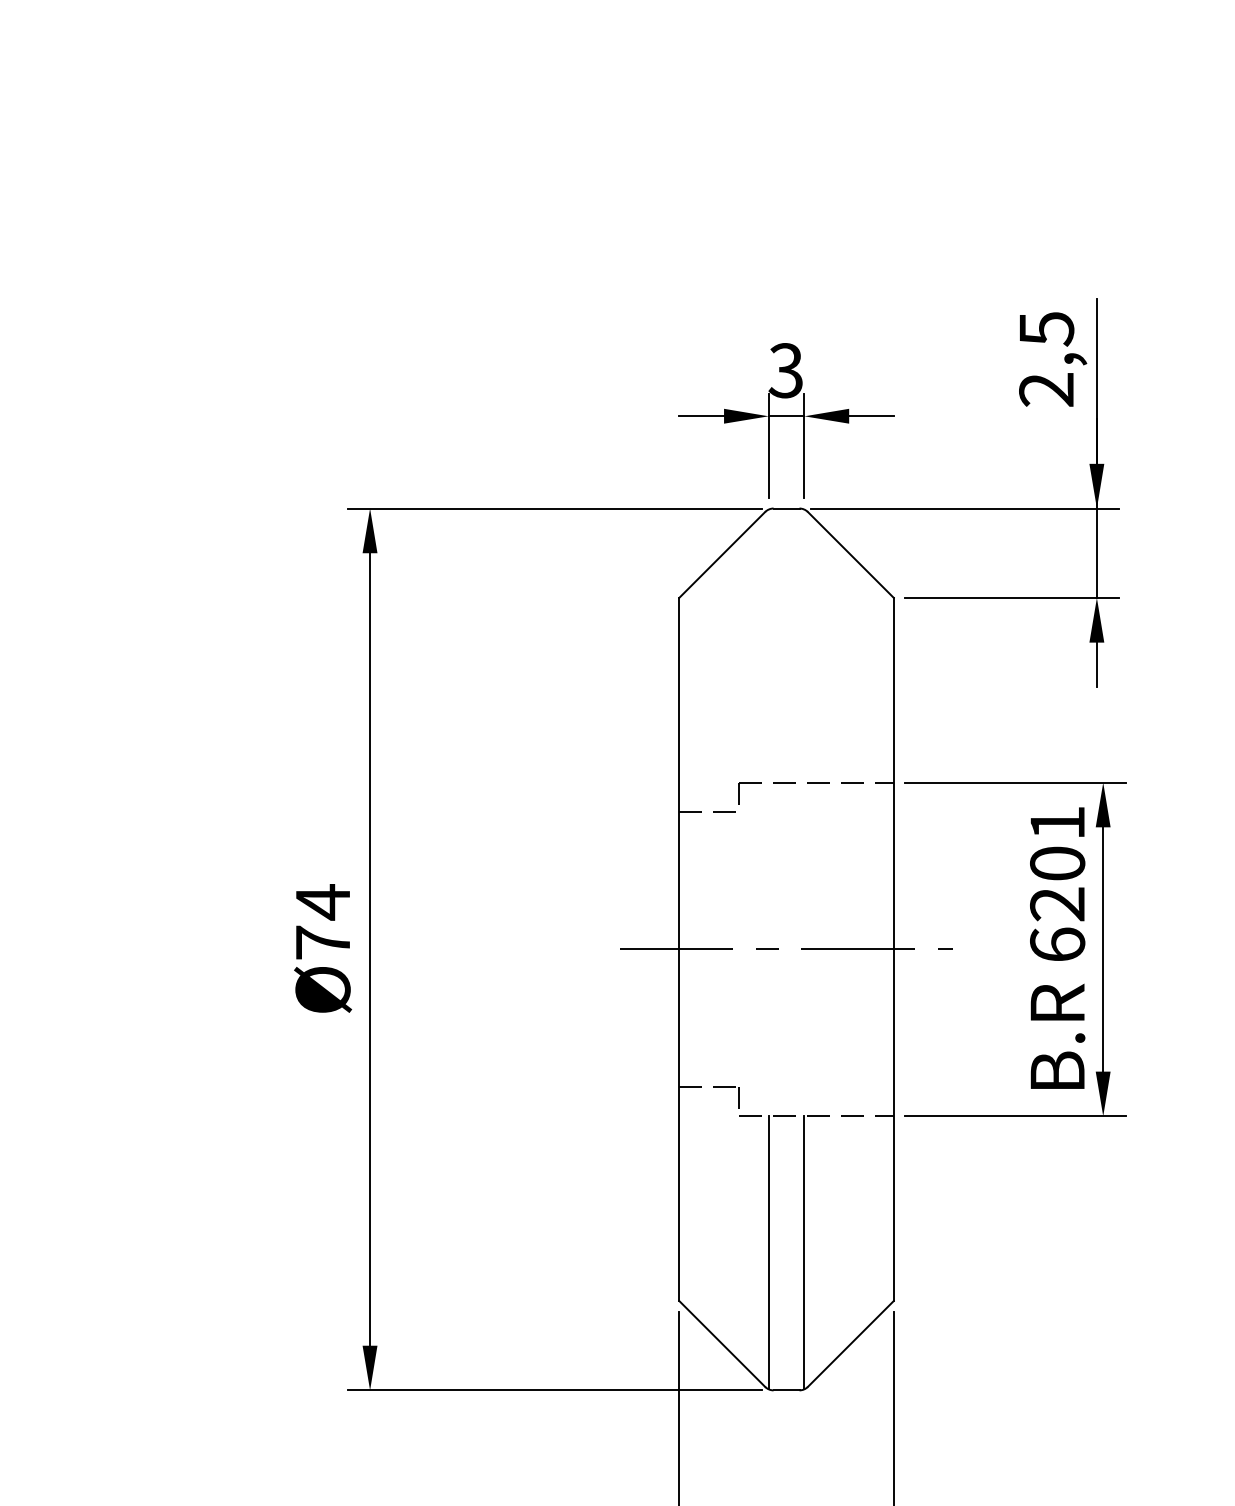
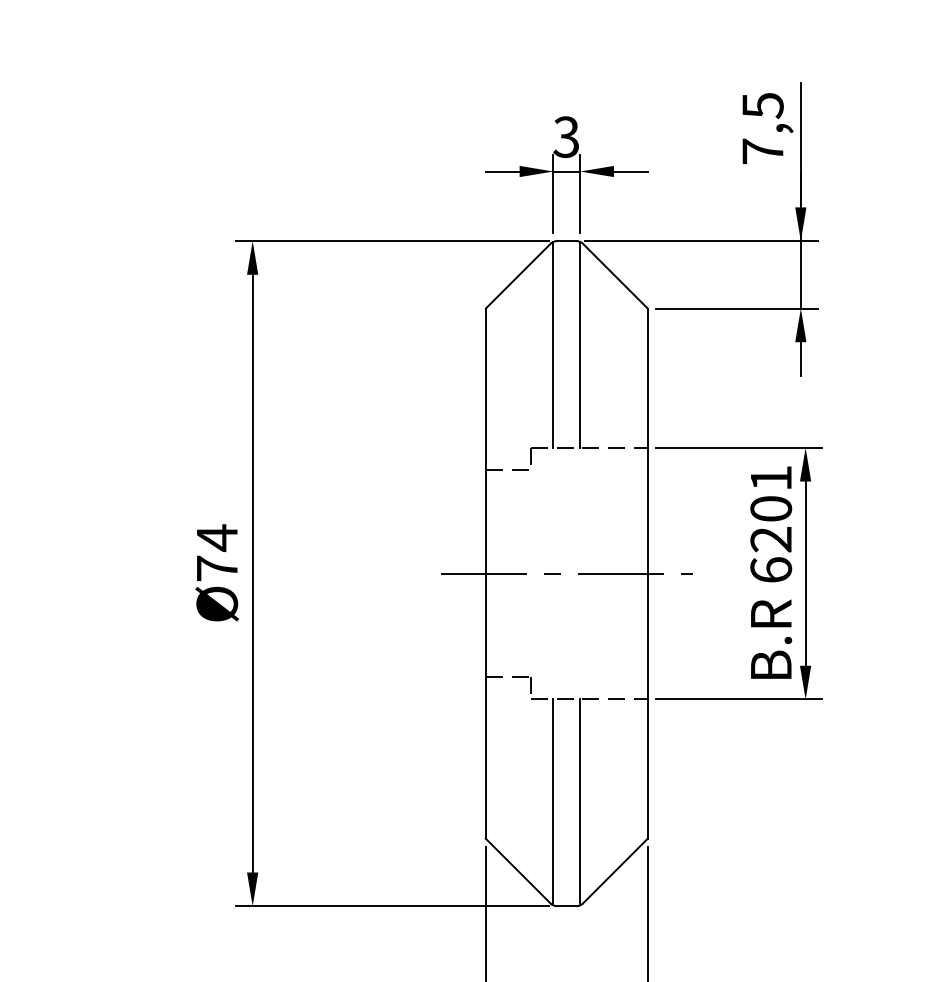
text: (1046, 389) -> (762, 151), 2,5 -> 7,5
line: (768, 645) -> (553, 344), added
line: (804, 645) -> (580, 344), added

